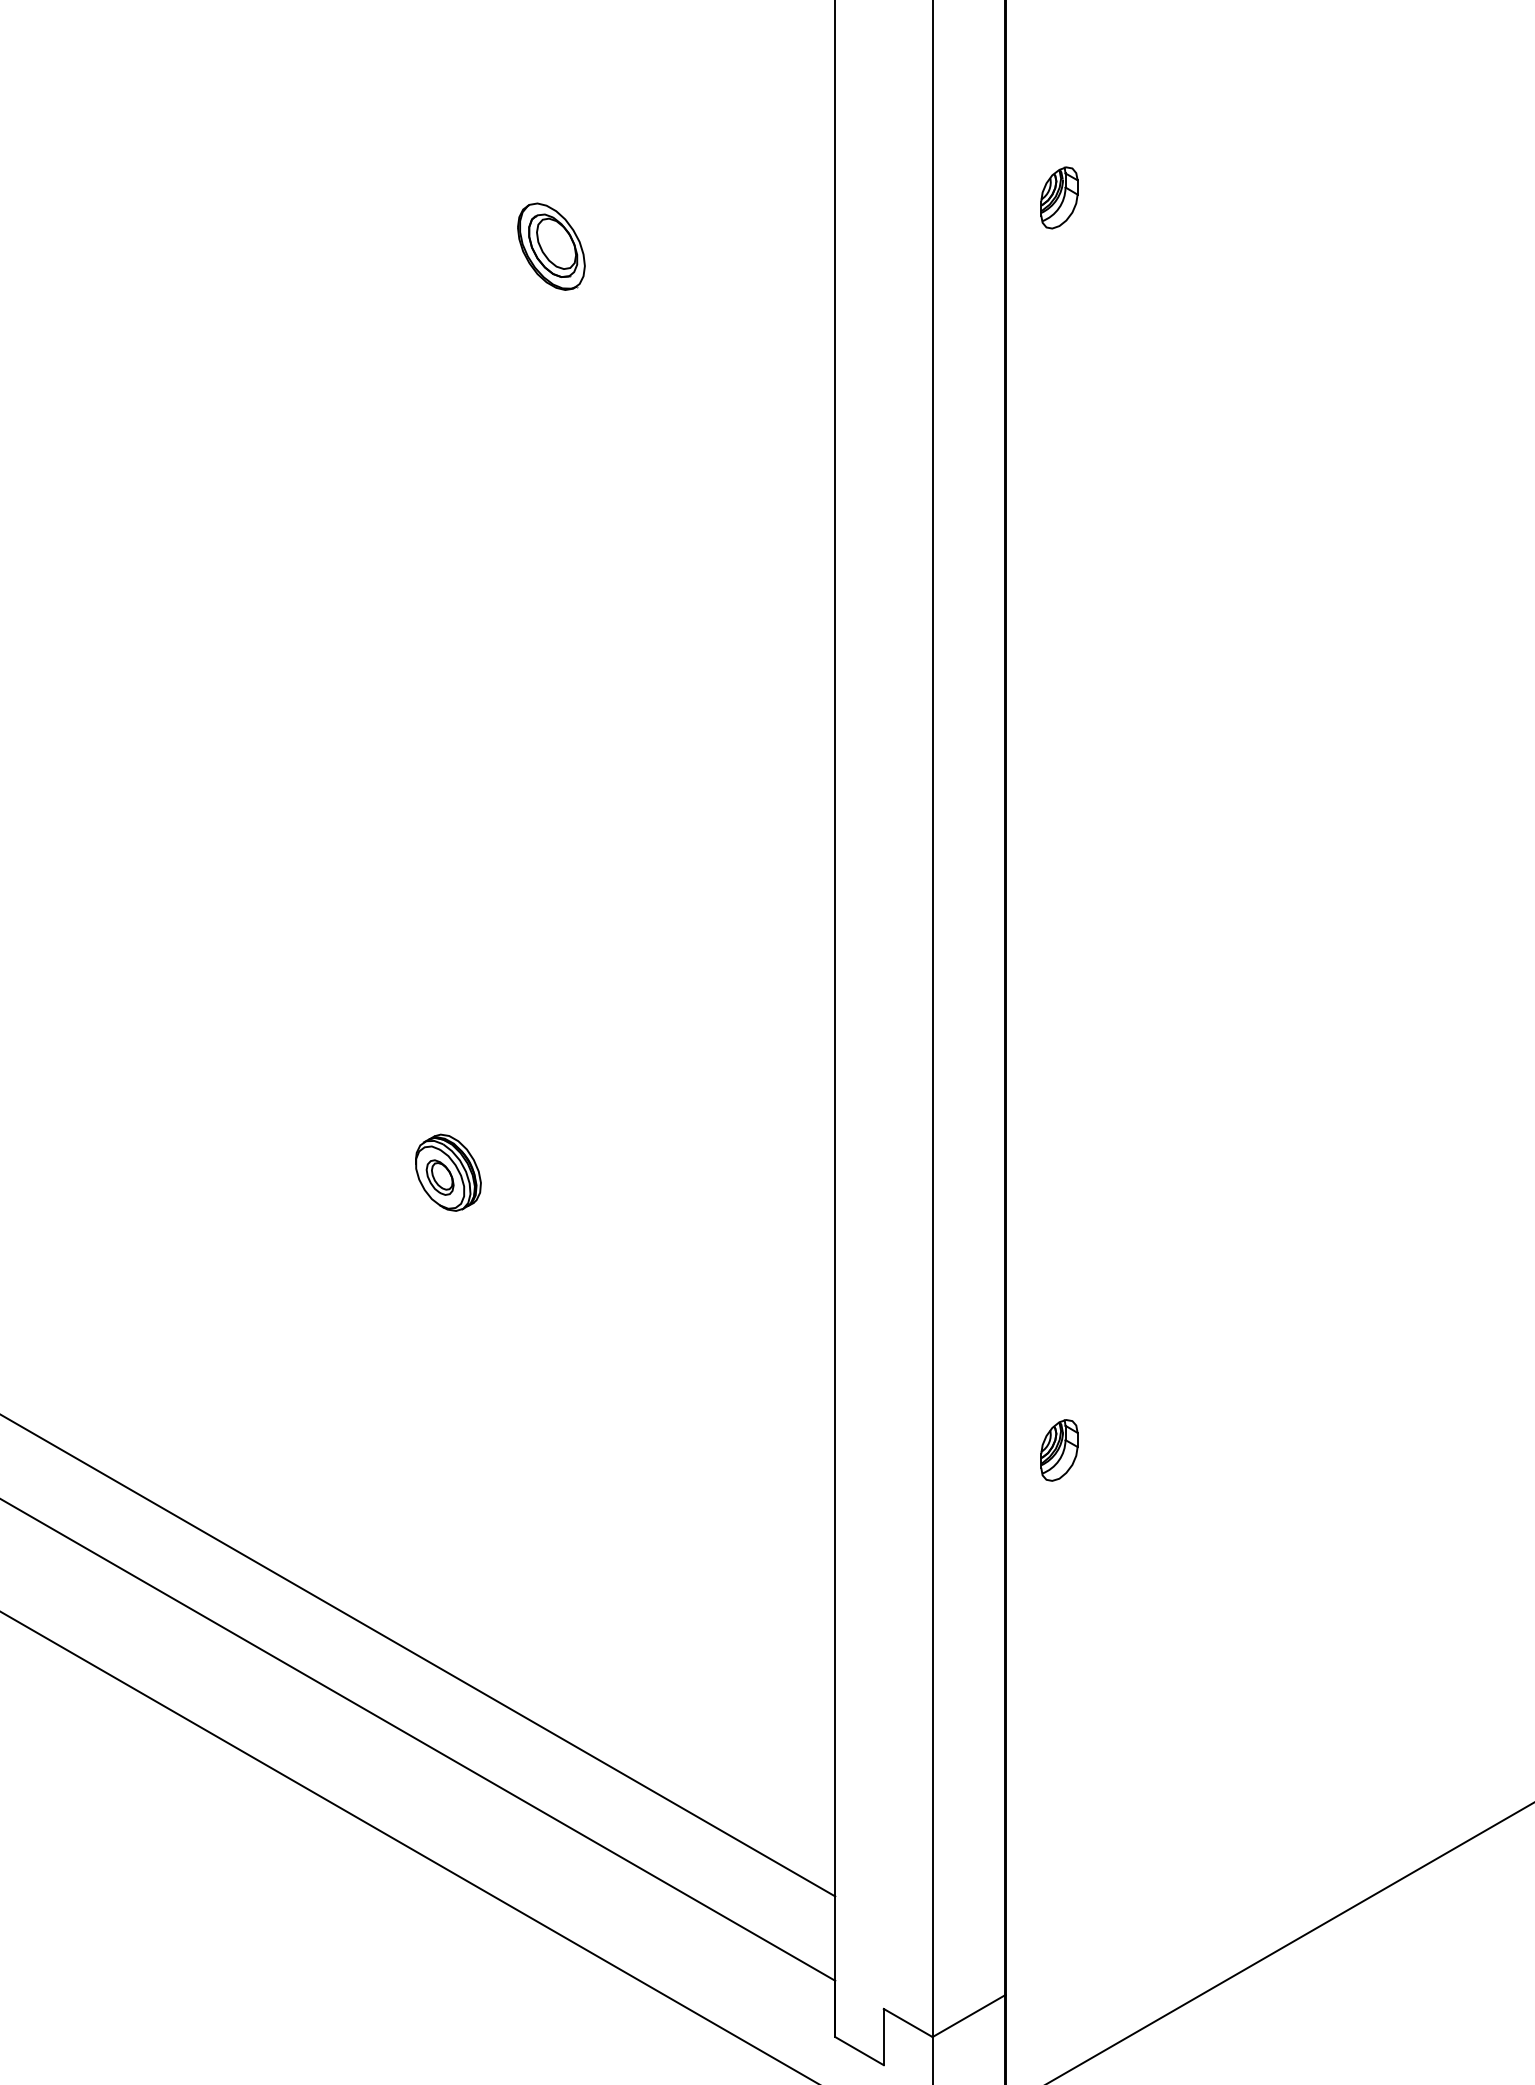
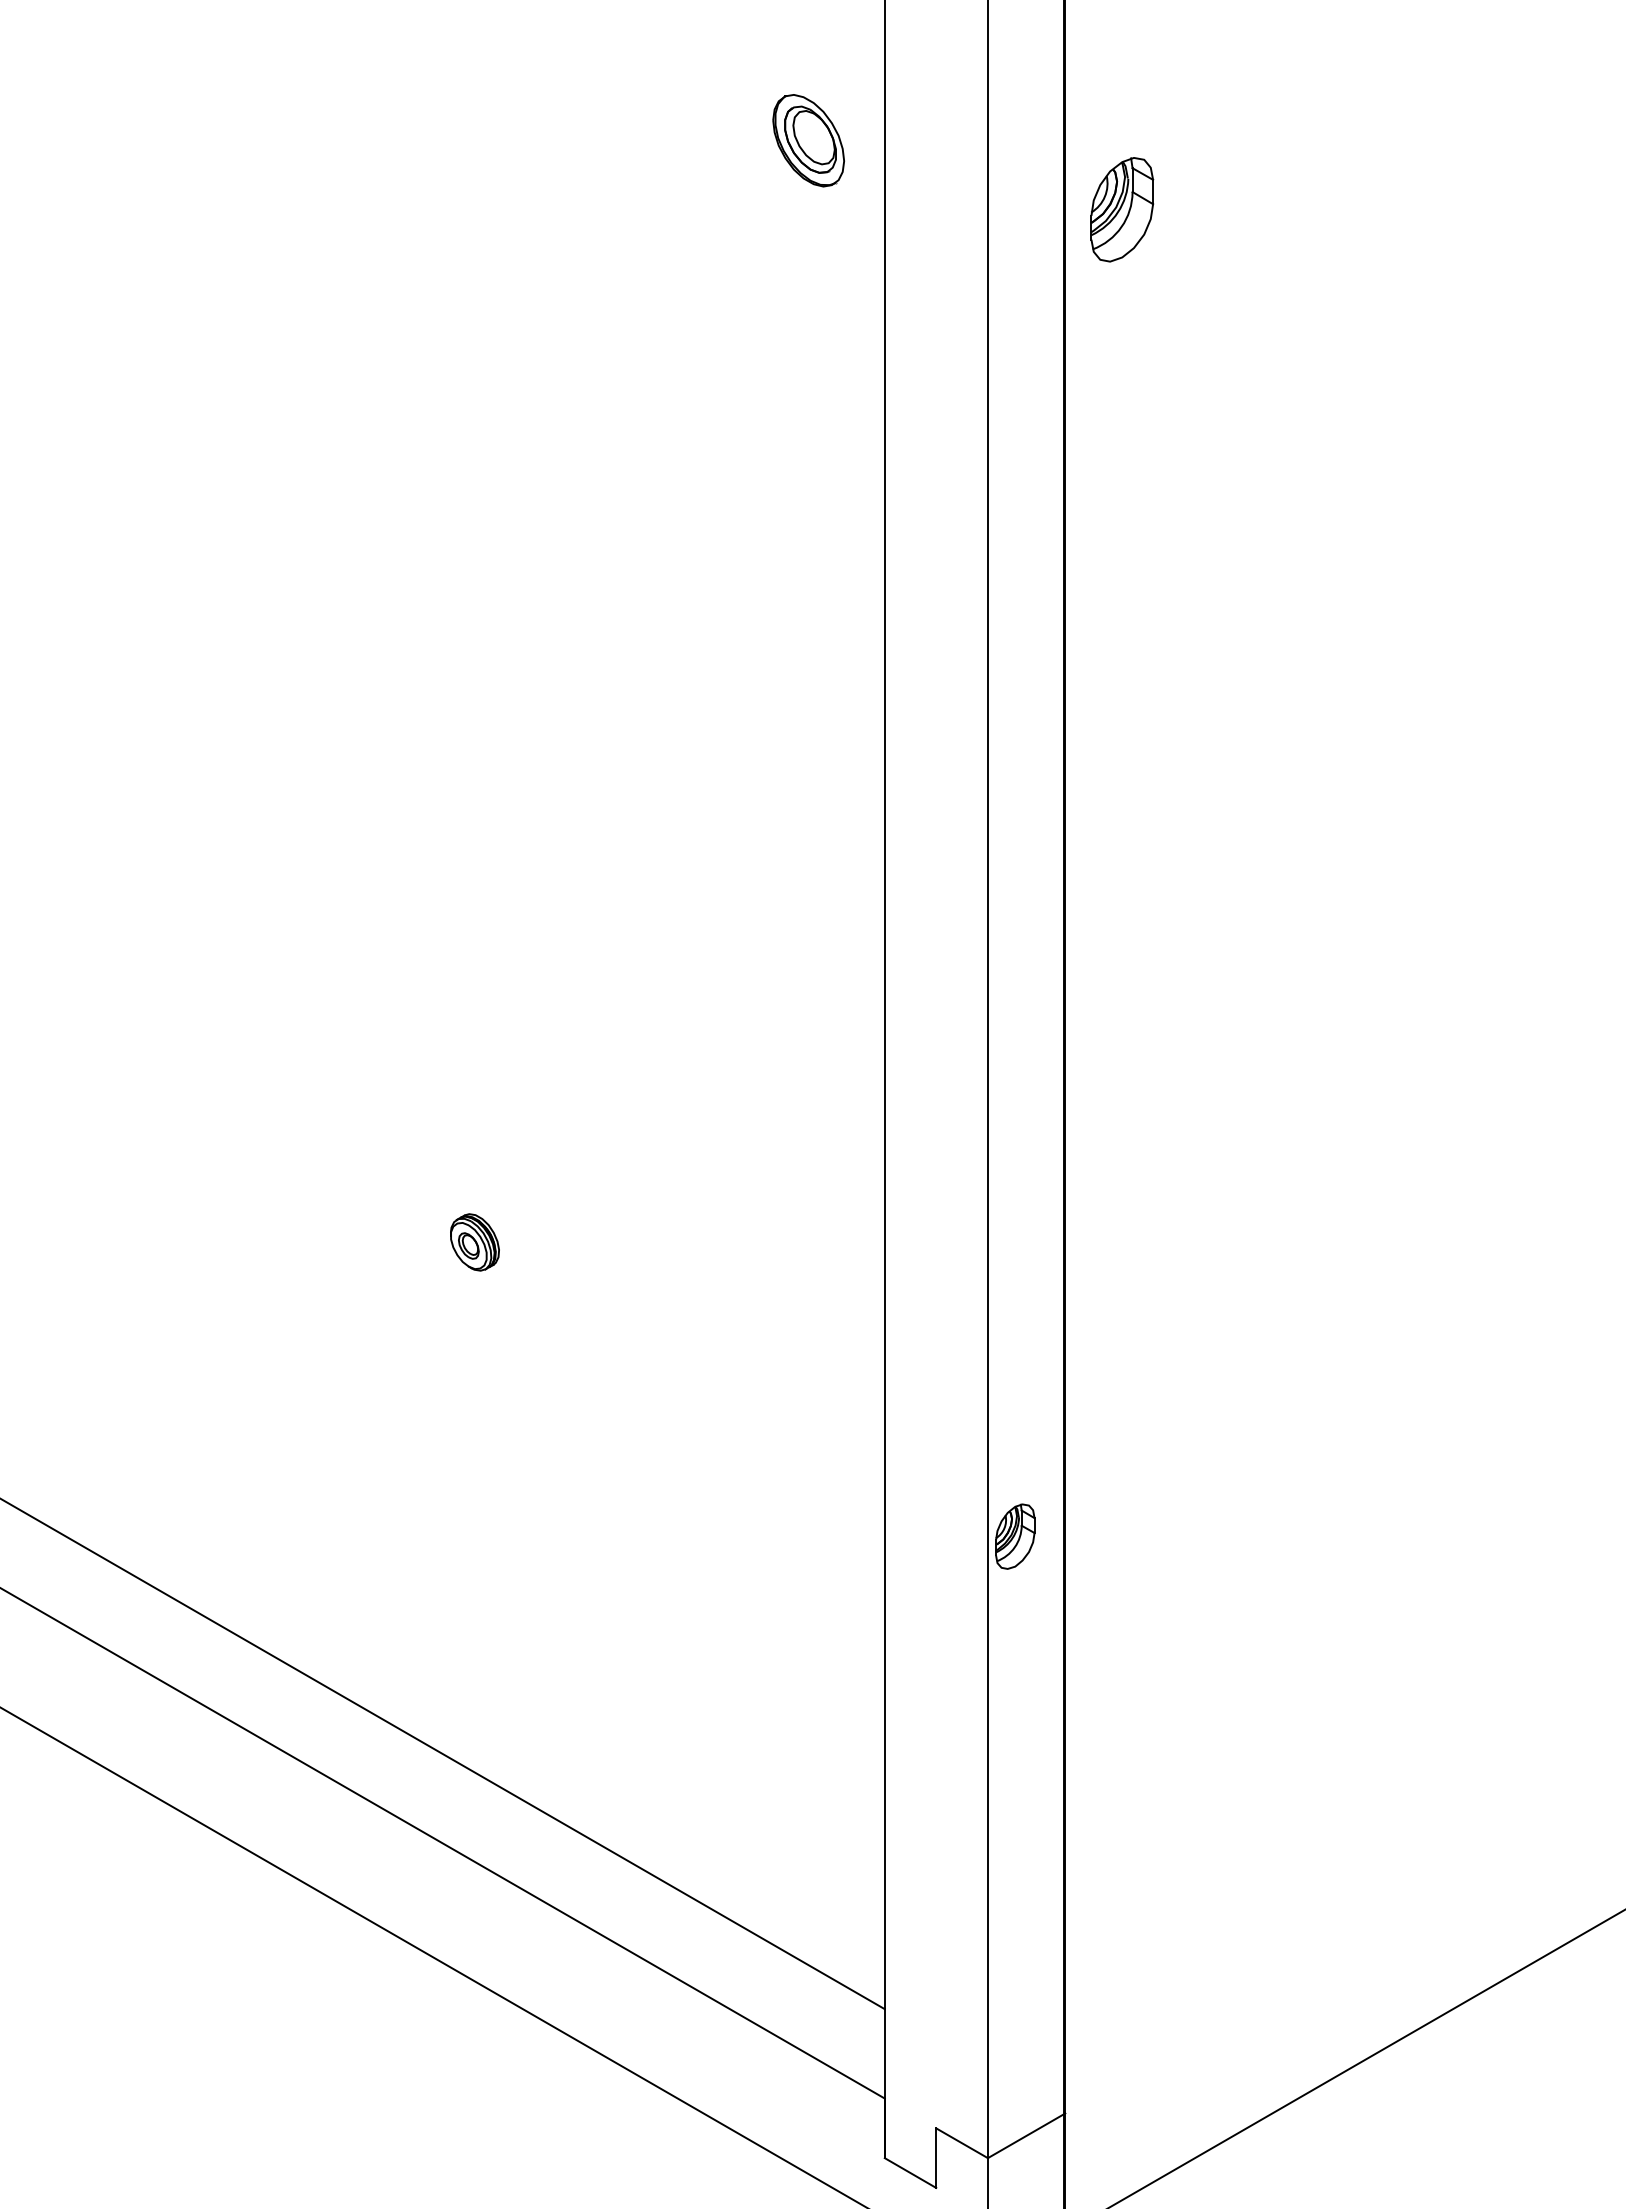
part: (1059, 197) -> (1122, 209), size x1.6
part: (551, 246) -> (808, 140), moved
part: (448, 1172) -> (475, 1242), size x0.7
part: (1059, 1450) -> (1015, 1536), moved

